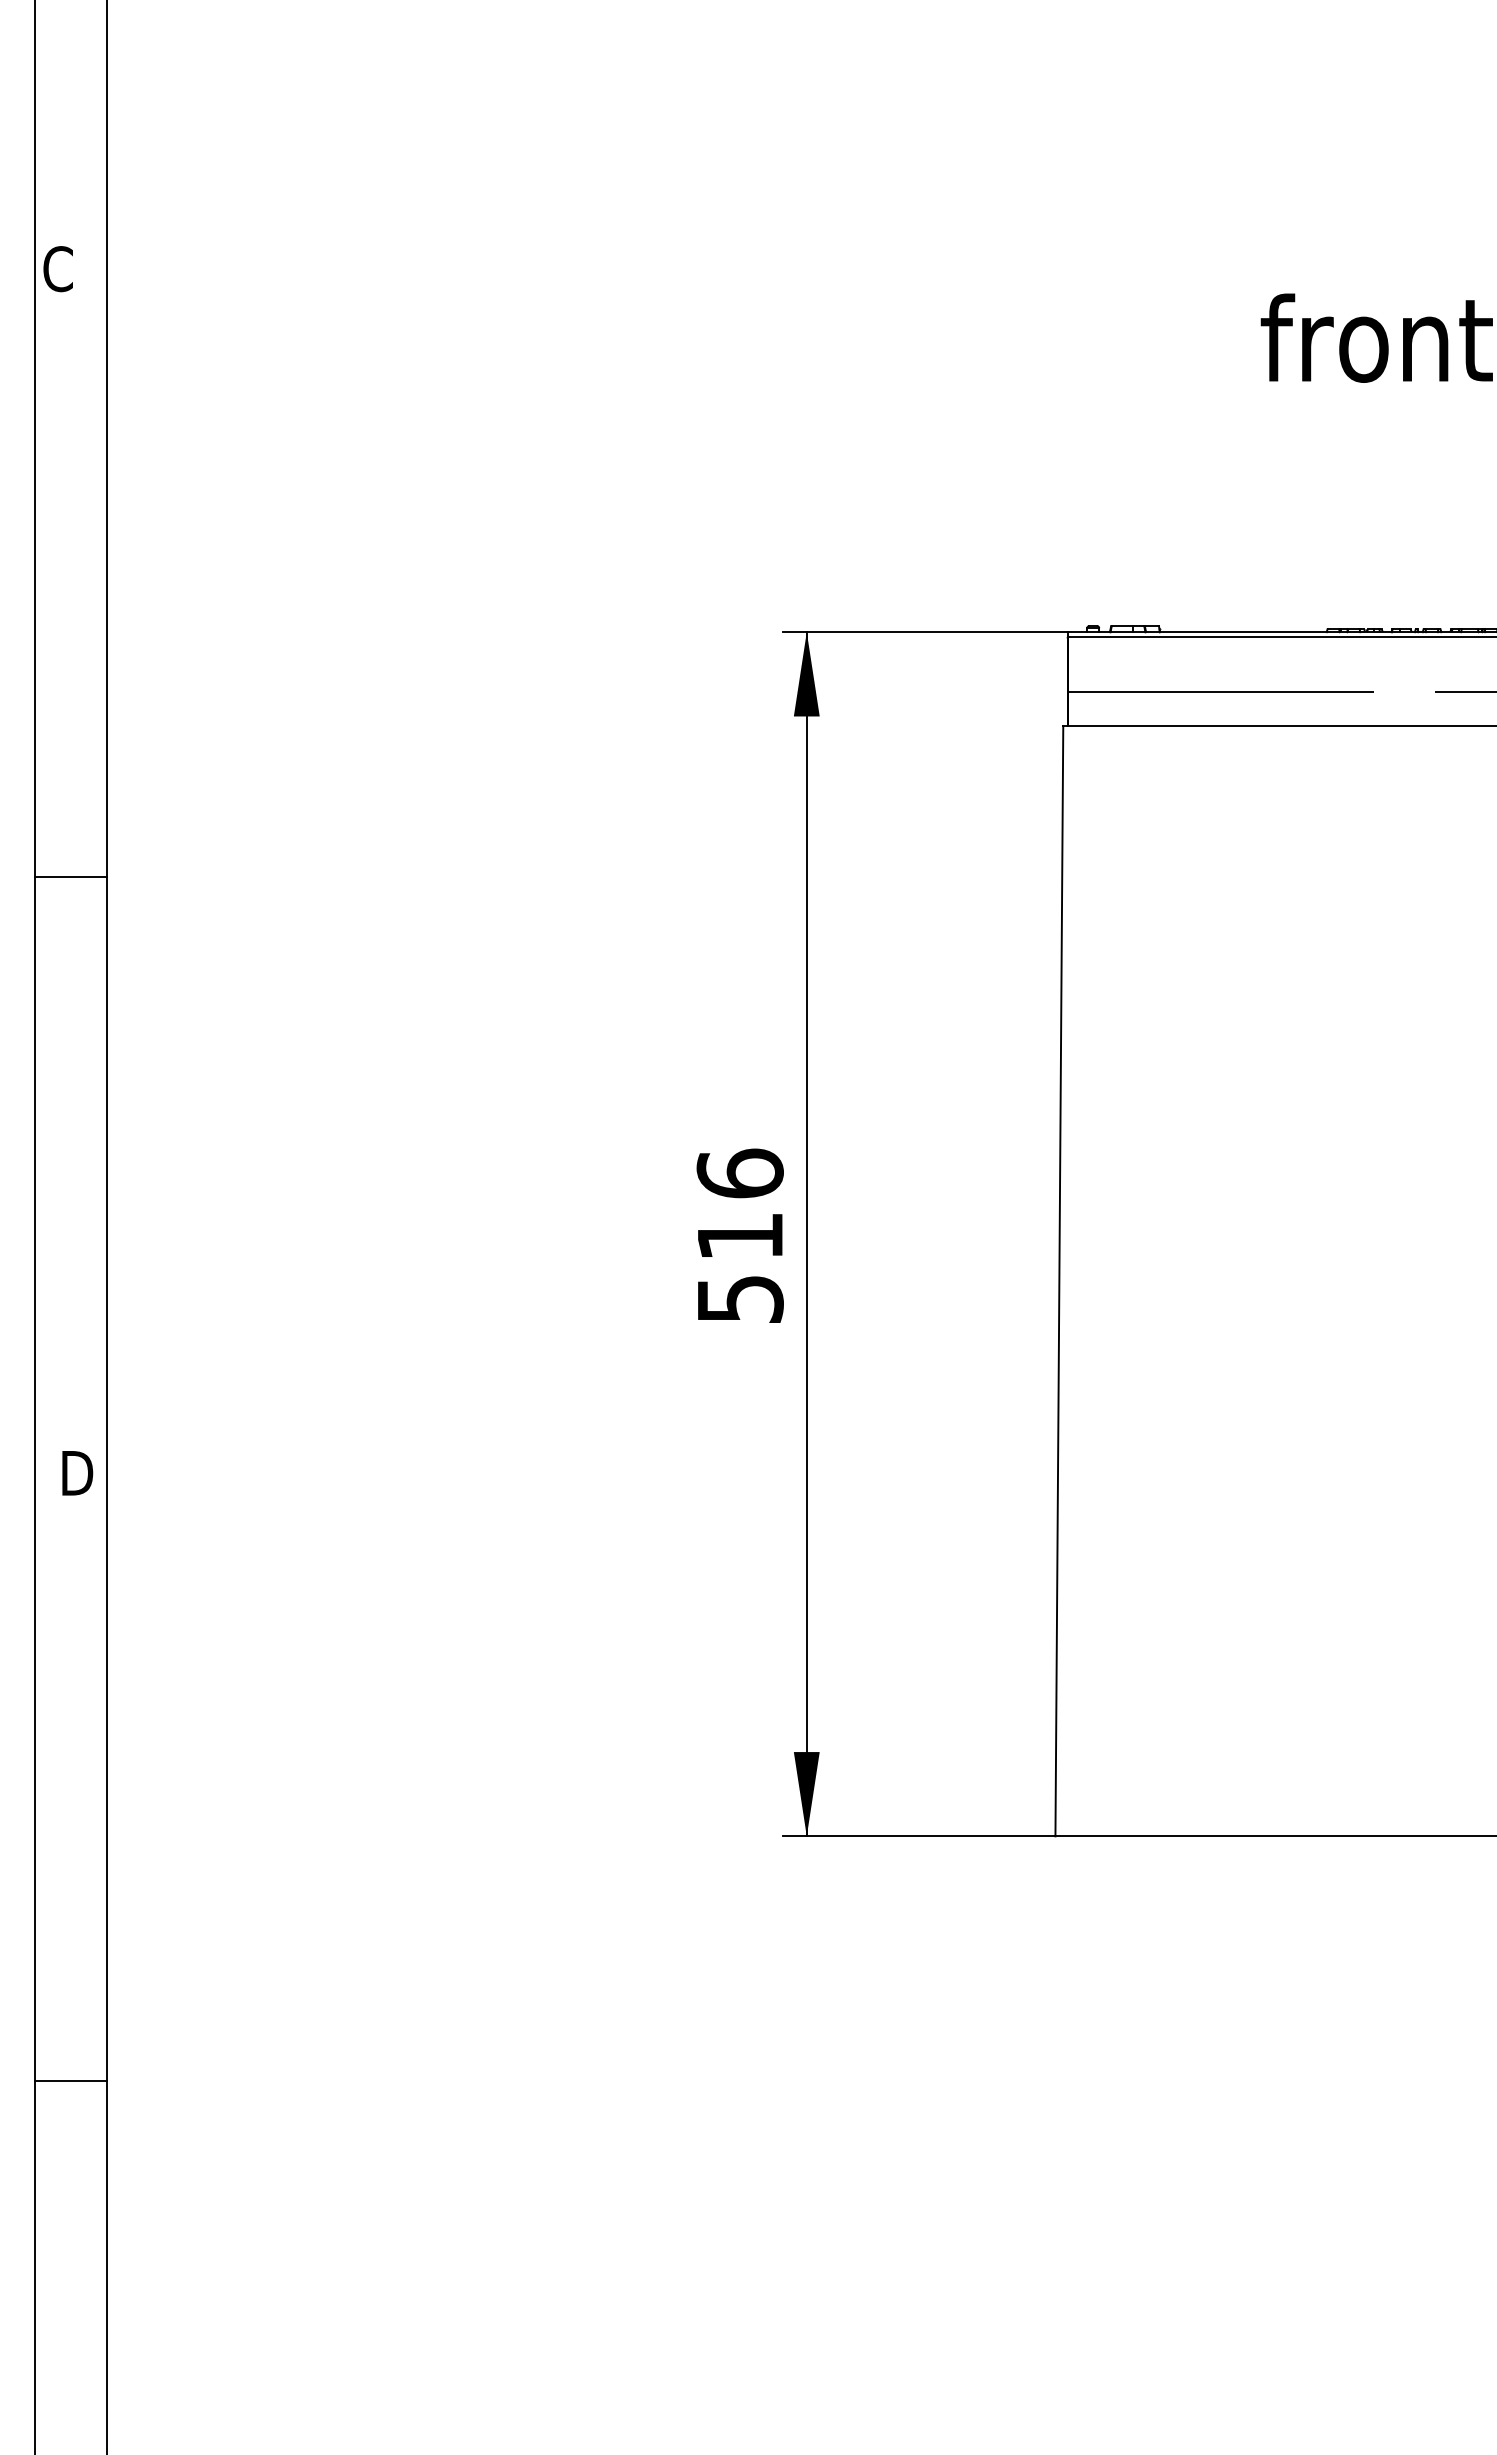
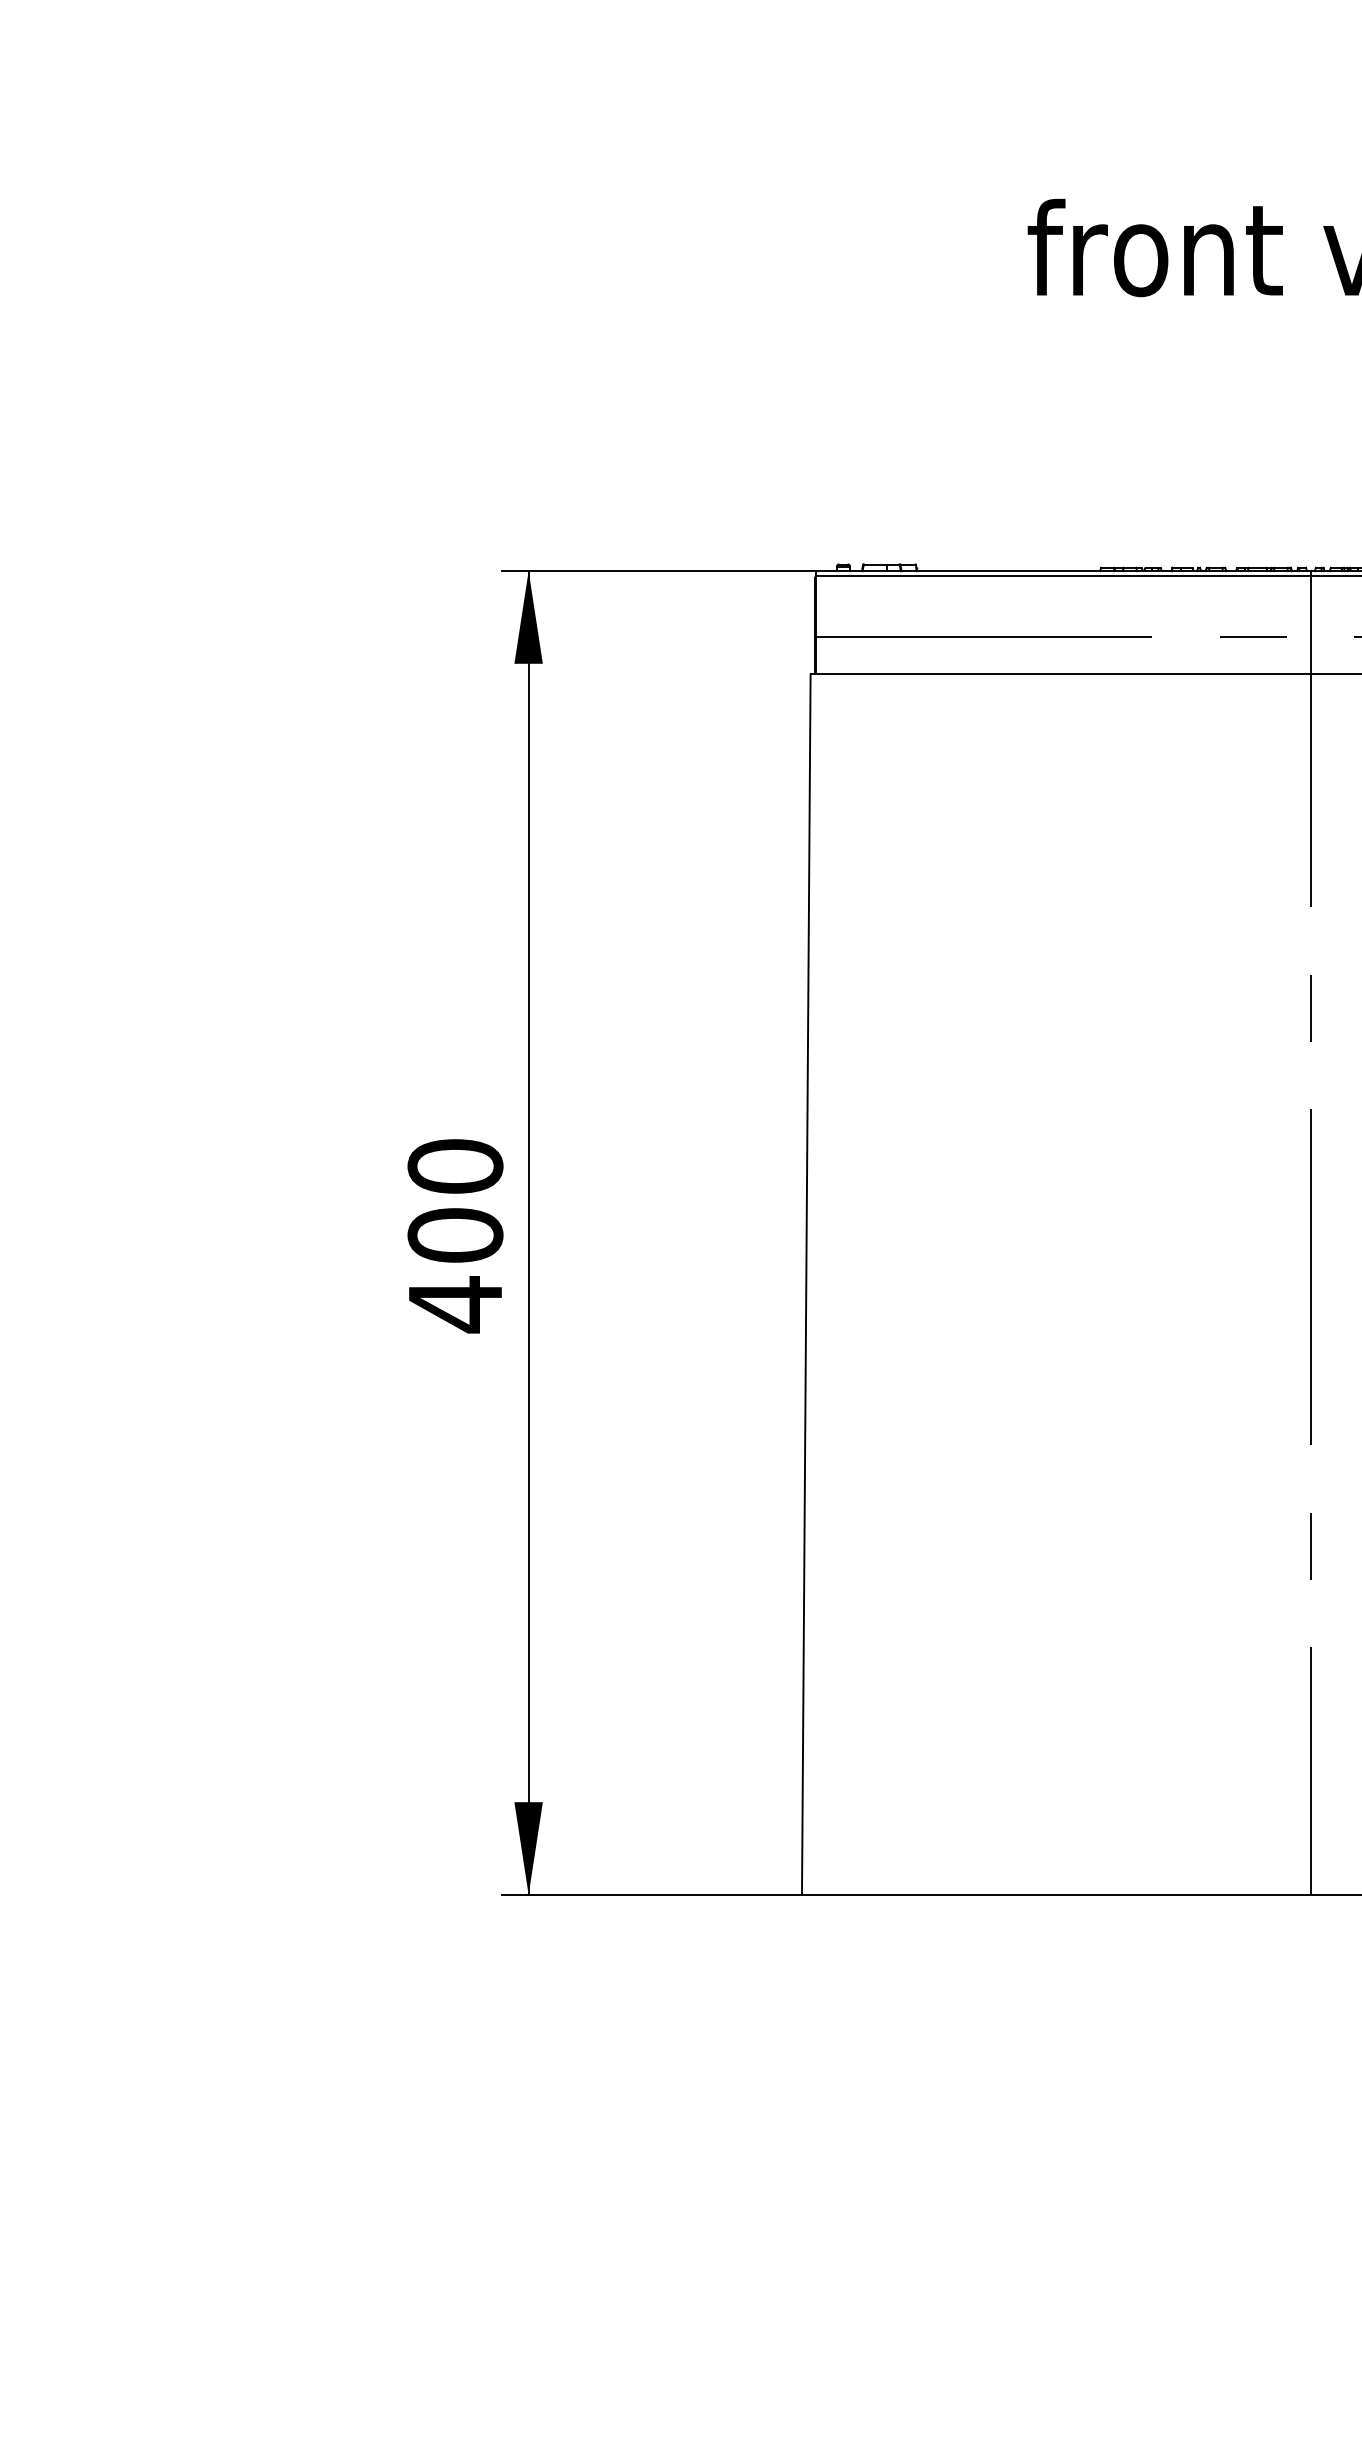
text: (739, 1236) -> (454, 1235), 516 -> 400

